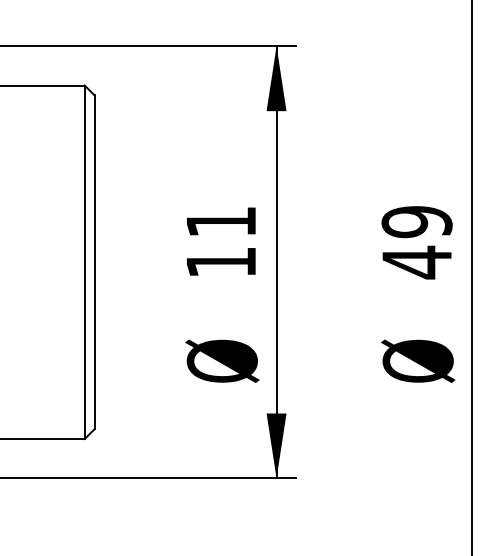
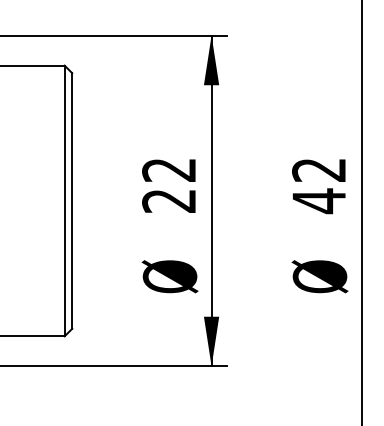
text: (417, 222) -> (319, 170), 49 -> 42
text: (220, 242) -> (168, 185), 11 -> 22

